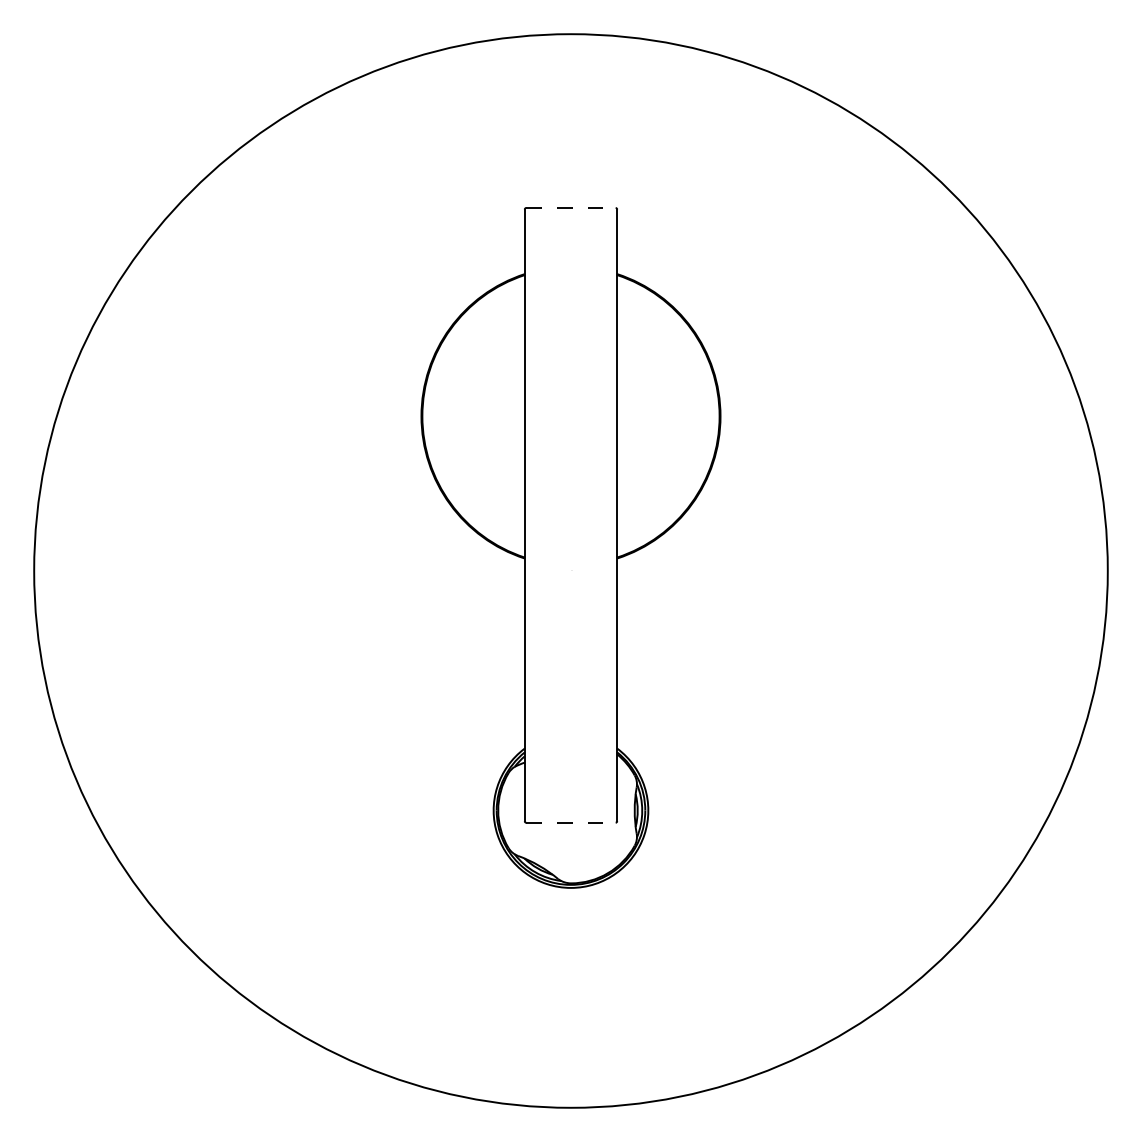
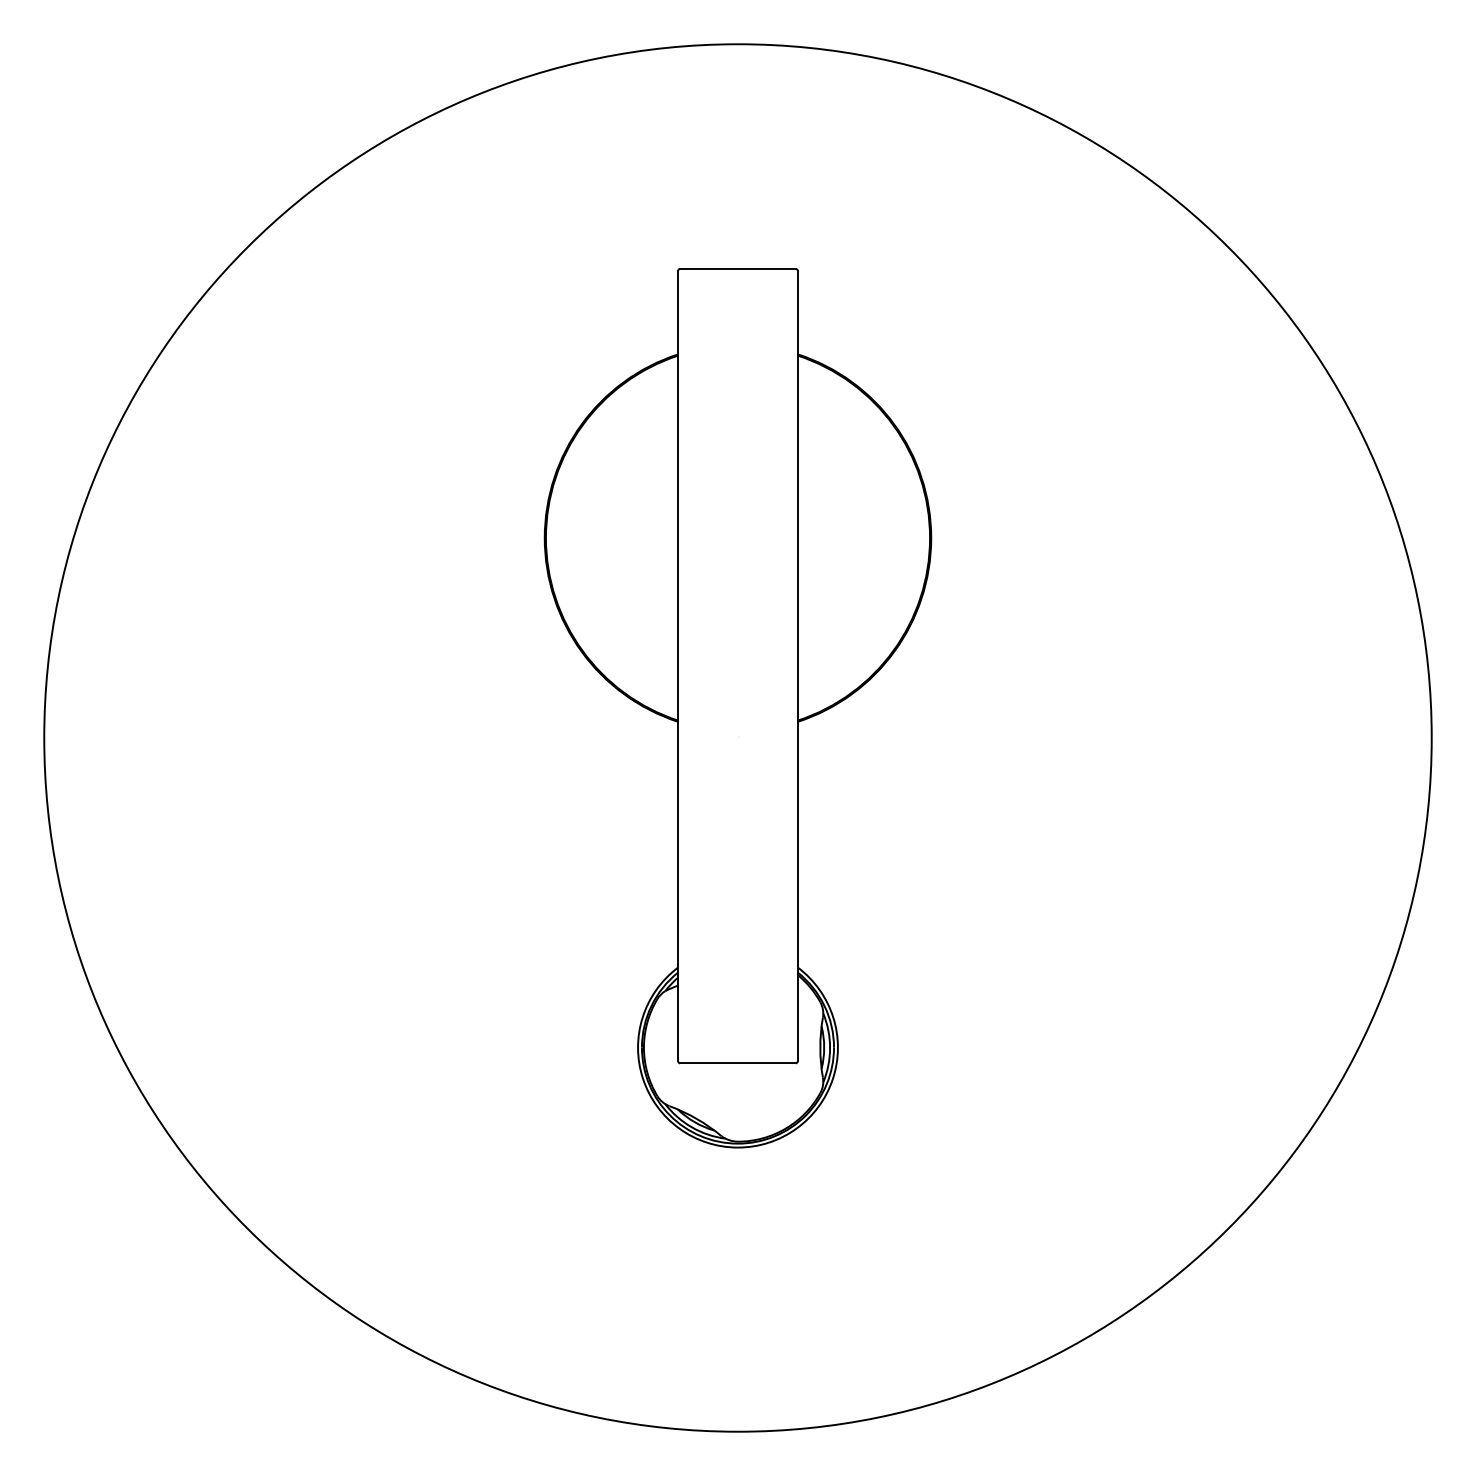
line: (571, 207) -> (738, 268), dashed -> solid
line: (571, 822) -> (738, 1063), dashed -> solid

